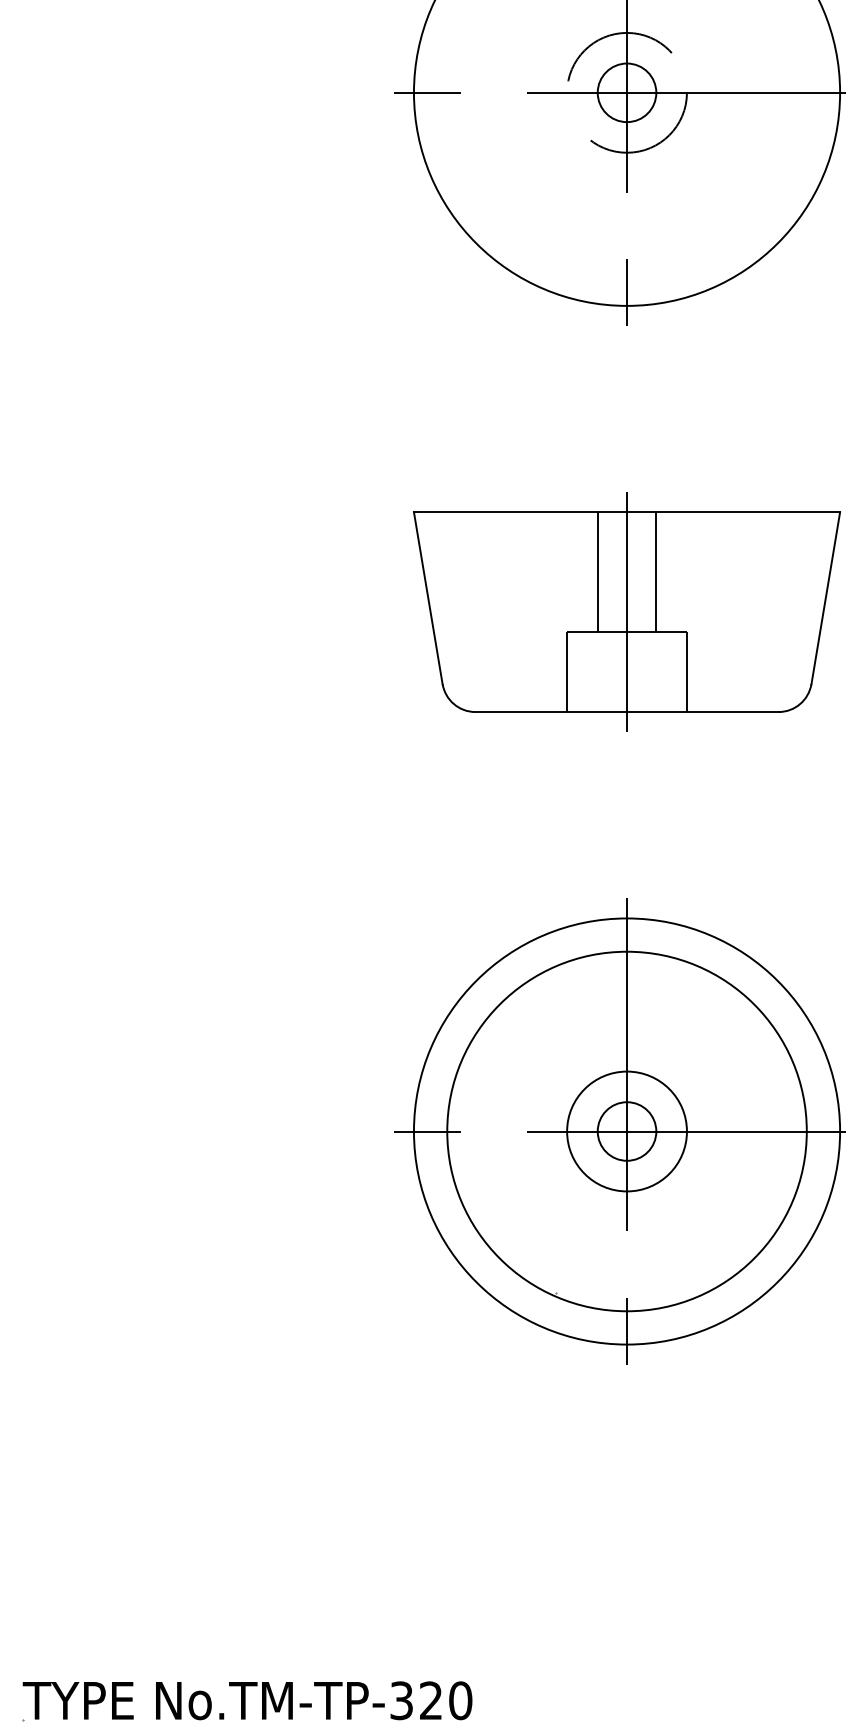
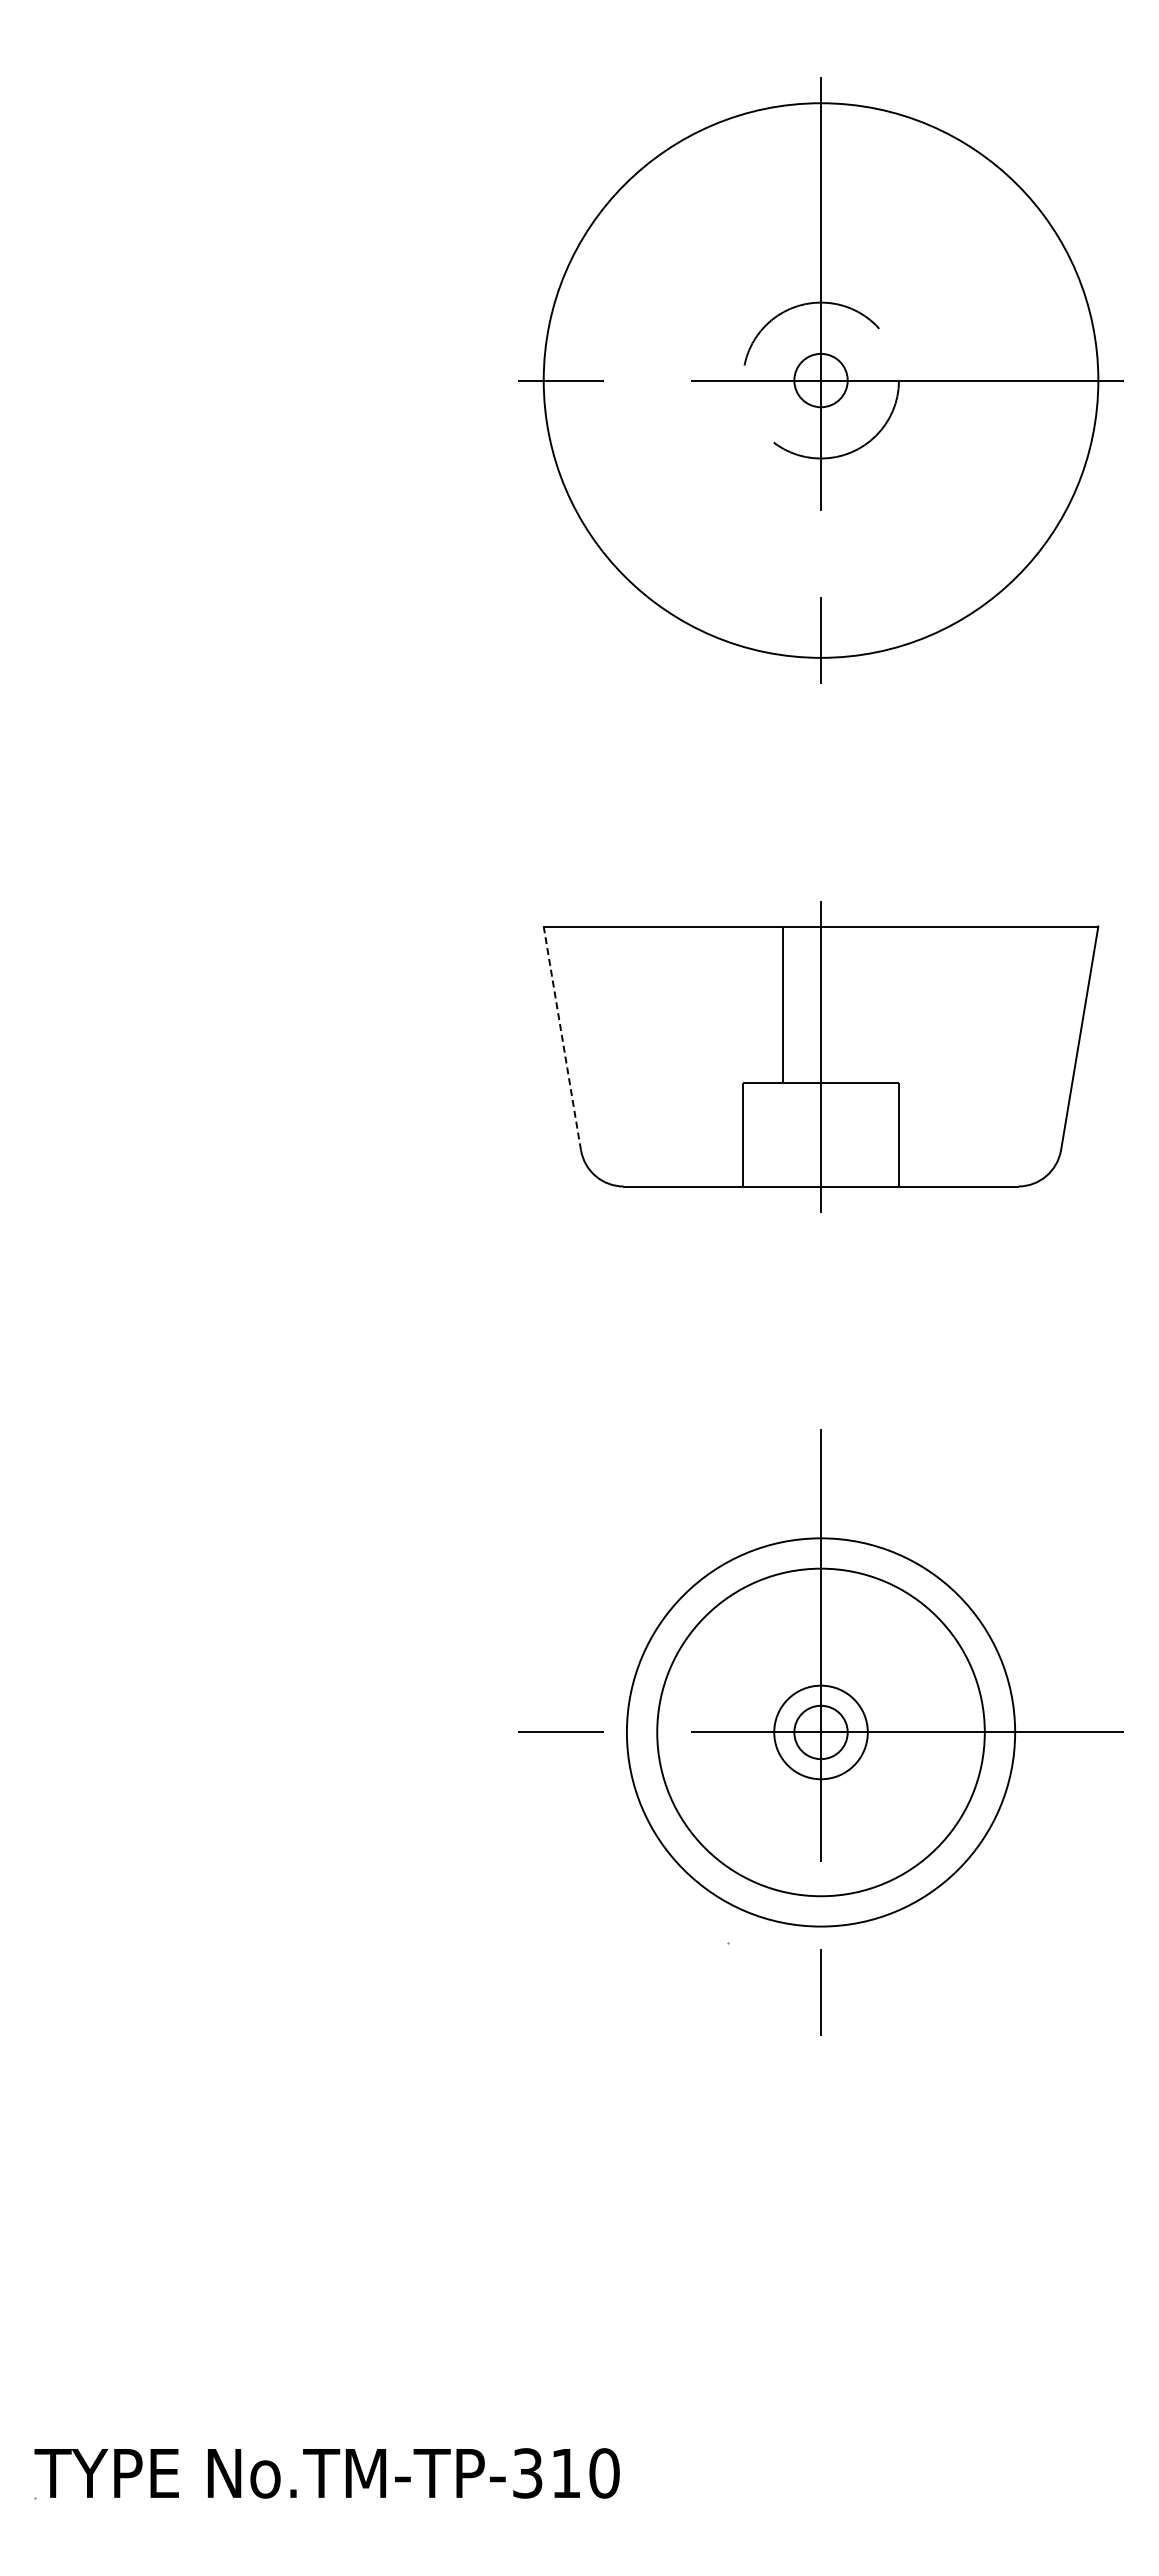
circle: (626, 92) -> (820, 380), size x0.7
line: (656, 572) -> (859, 1004), removed
line: (428, 597) -> (562, 1037), solid -> dashed
circle: (626, 1131) -> (820, 1732), size x0.7
circle: (626, 1131) -> (820, 1732), size x0.7
circle: (627, 1131) -> (821, 1732), size x0.6
circle: (627, 1131) -> (821, 1732), size x0.7
text: (430, 1700) -> (565, 2472), No.TM-TP-320 -> No.TM-TP-310

